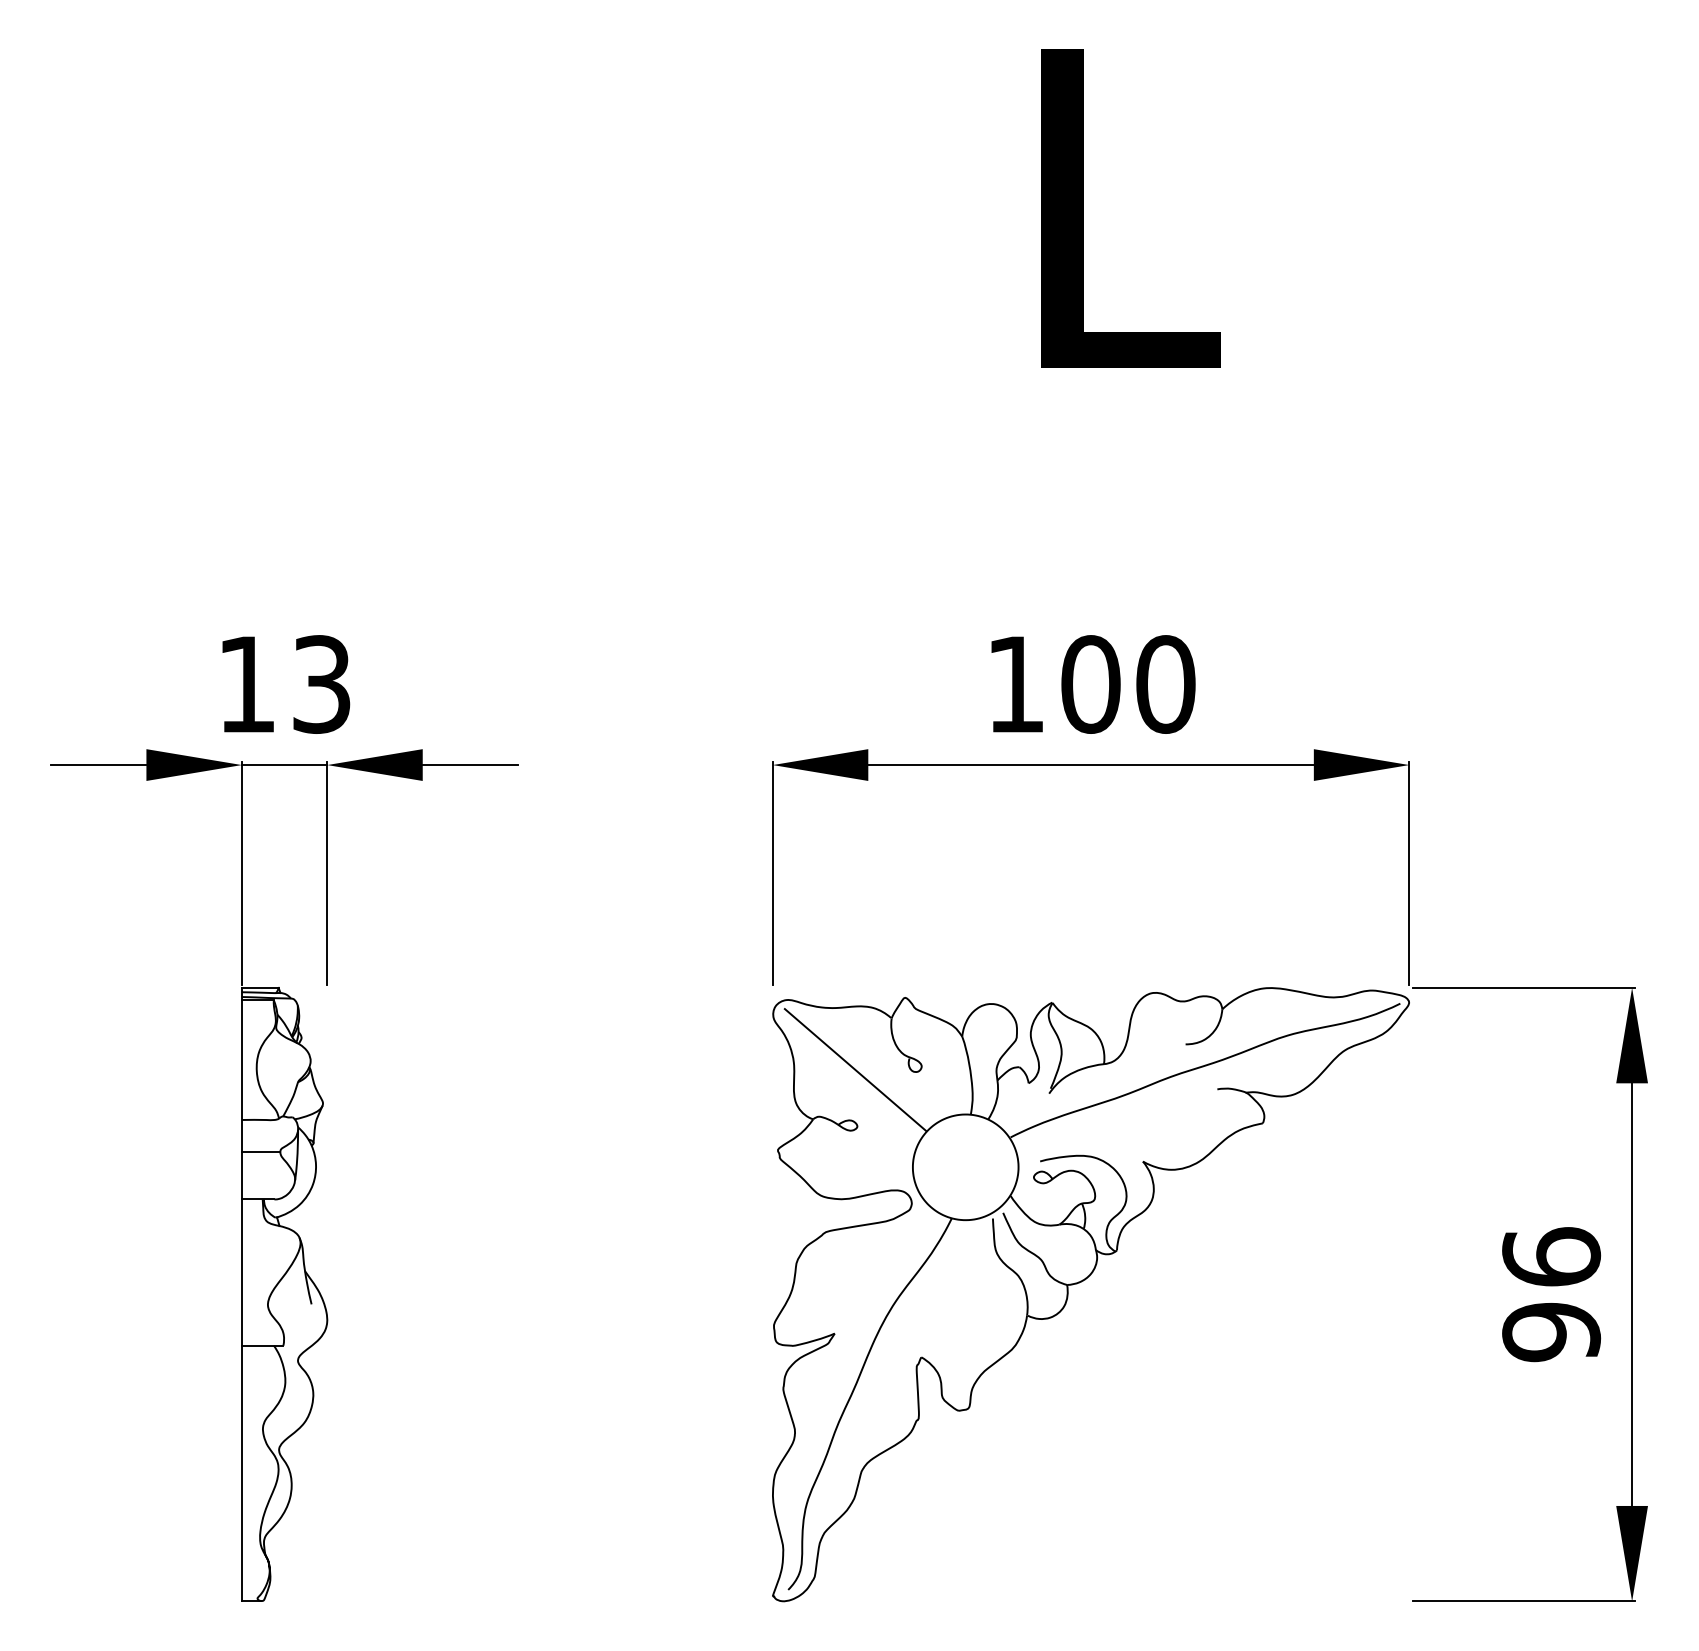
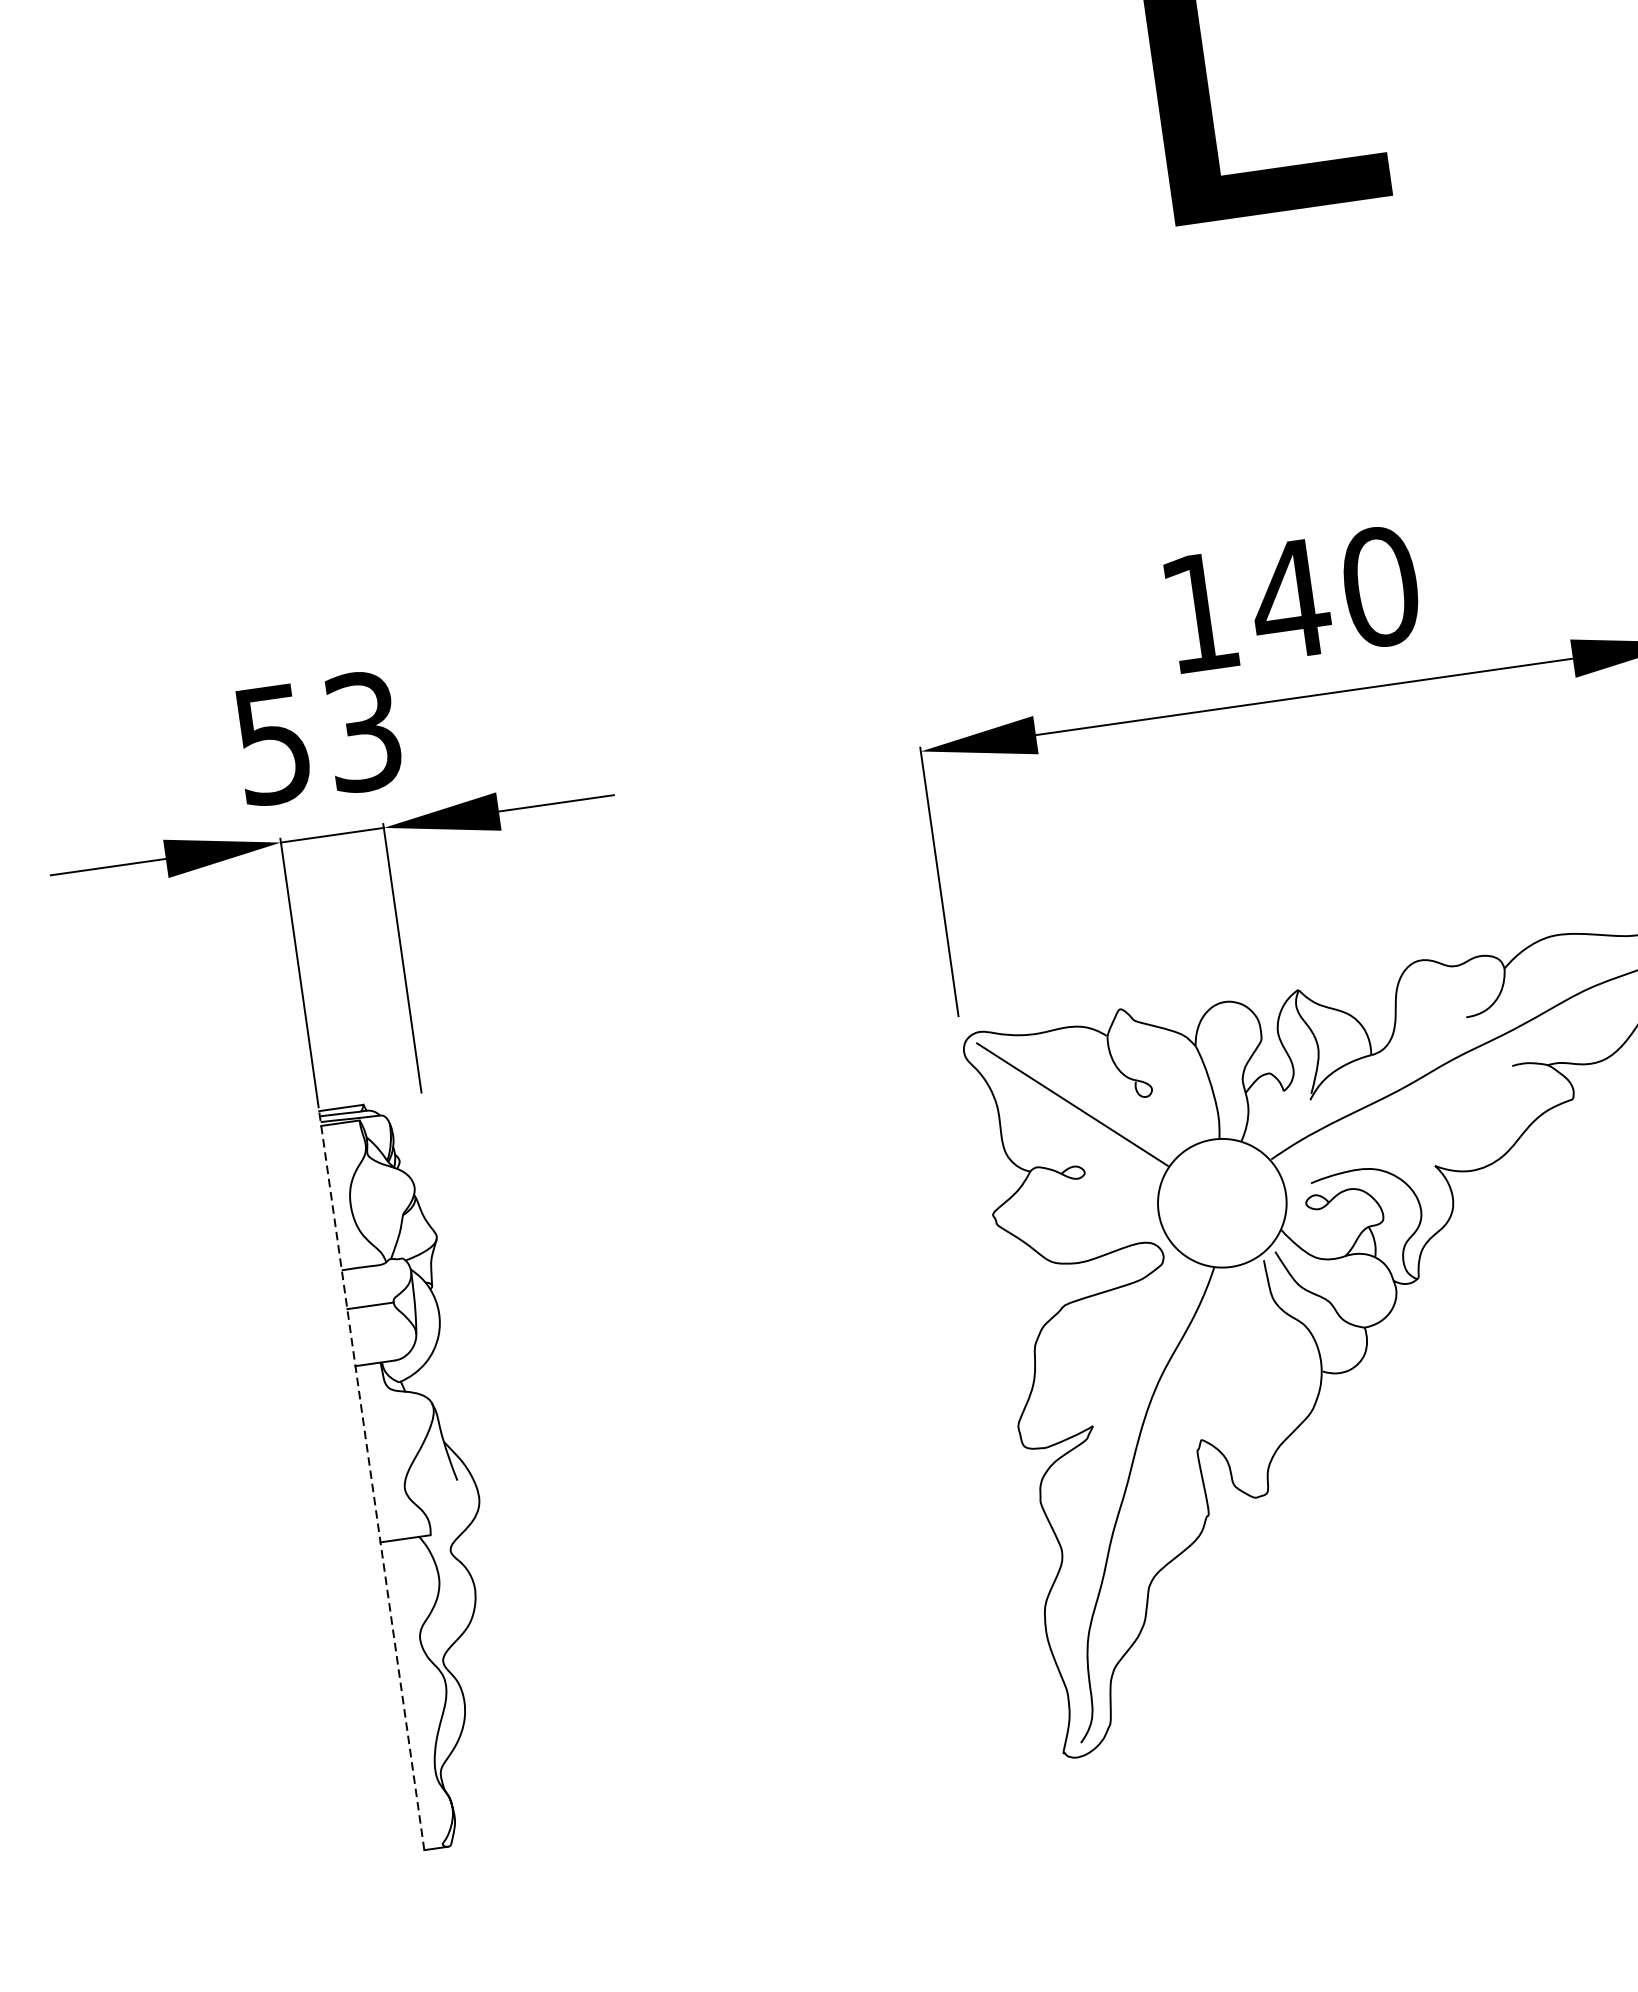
text: (246, 684) -> (272, 744), 13 -> 53
text: (1090, 684) -> (1289, 599), 100 -> 140
line: (241, 1294) -> (371, 1480), solid -> dashed

